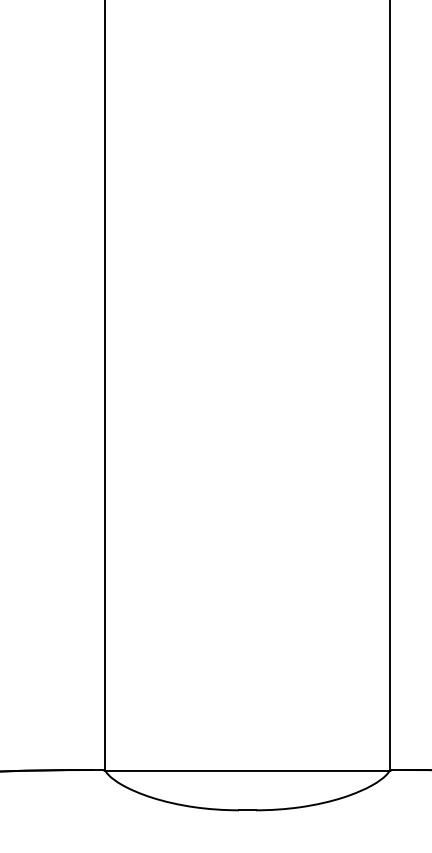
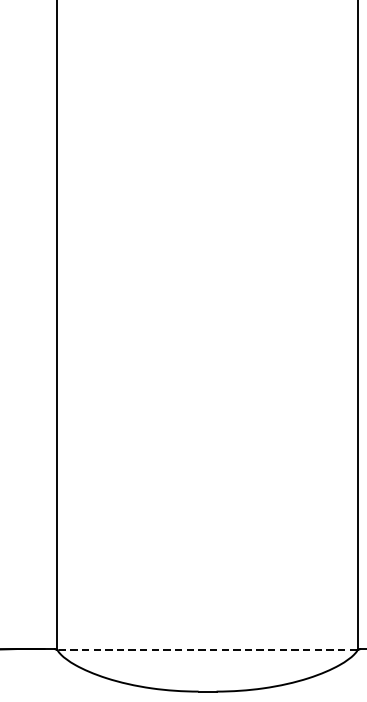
line: (246, 771) -> (206, 650), solid -> dashed

